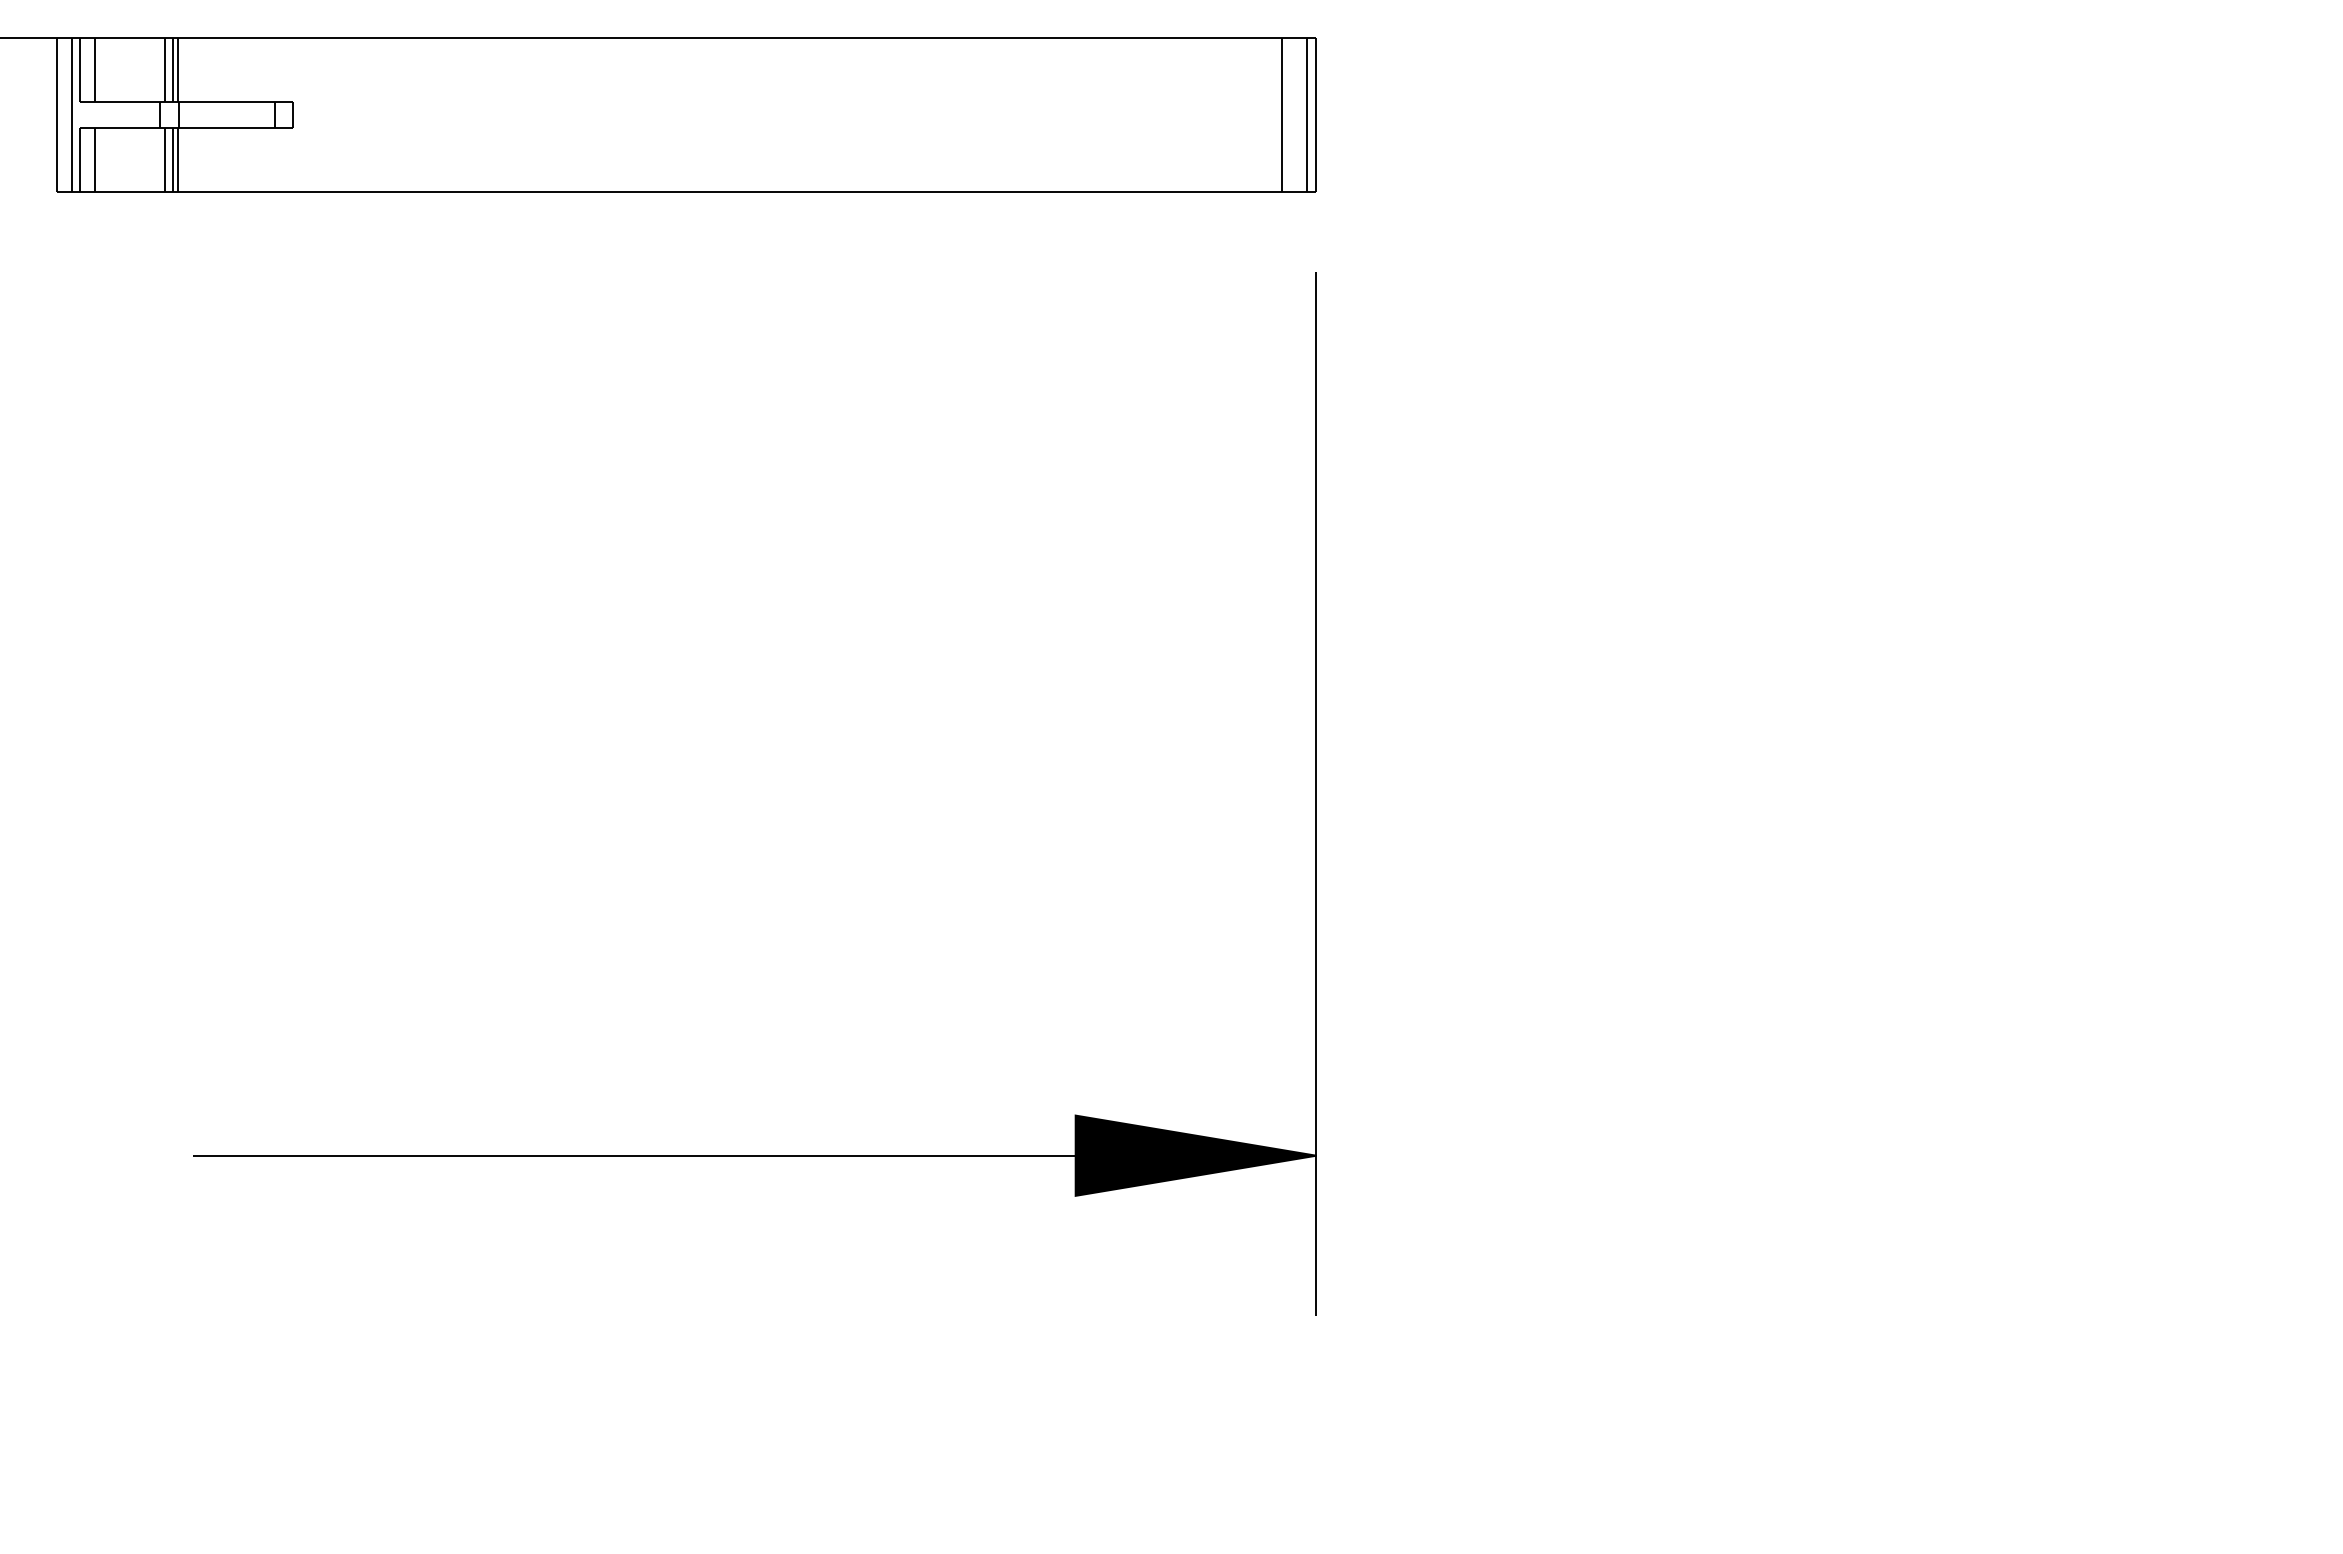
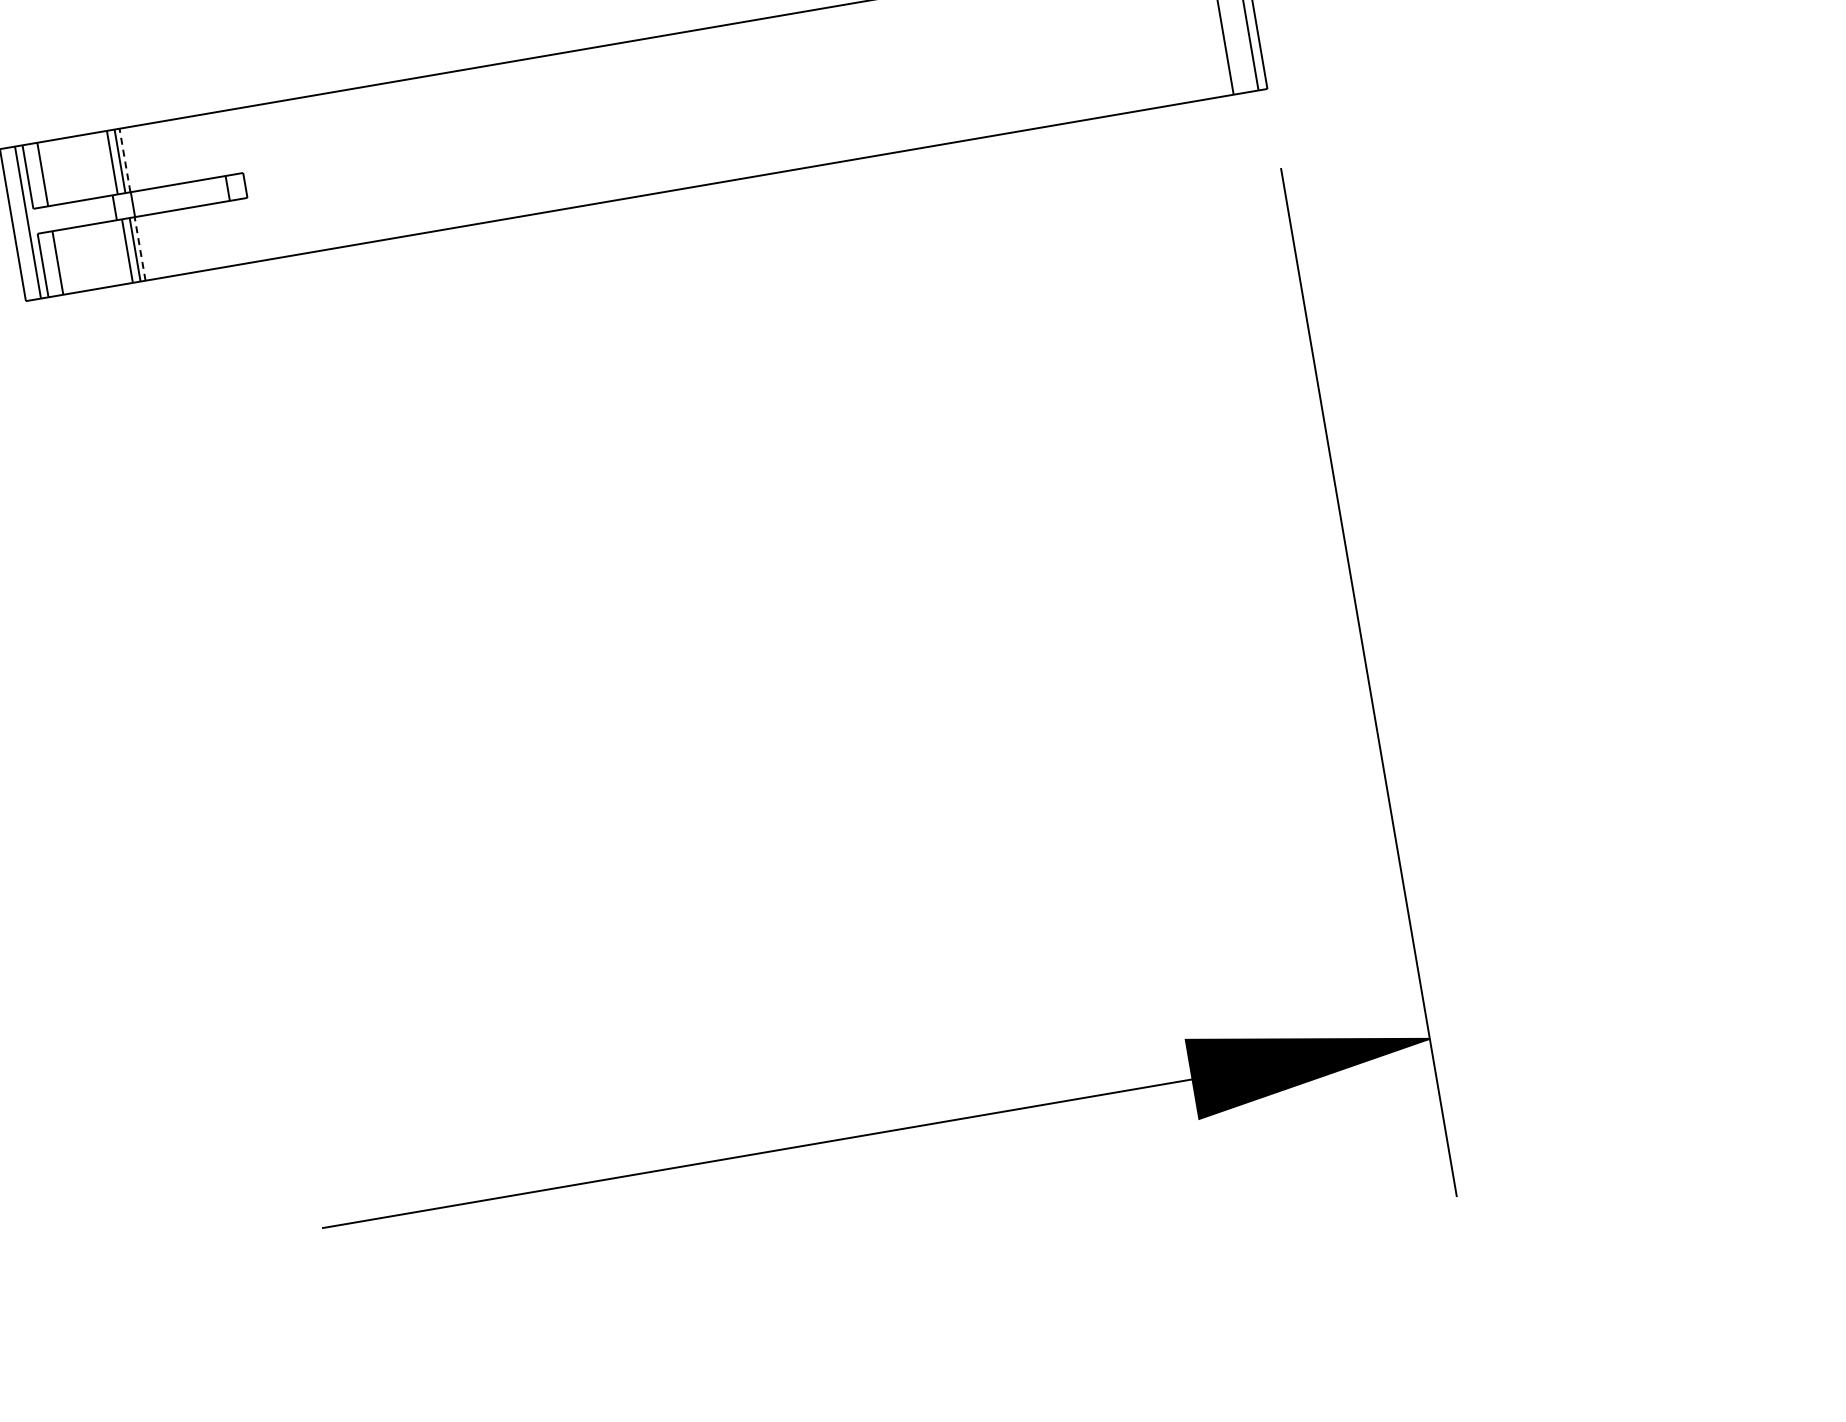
line: (178, 69) -> (125, 159), solid -> dashed
line: (178, 159) -> (140, 248), solid -> dashed

